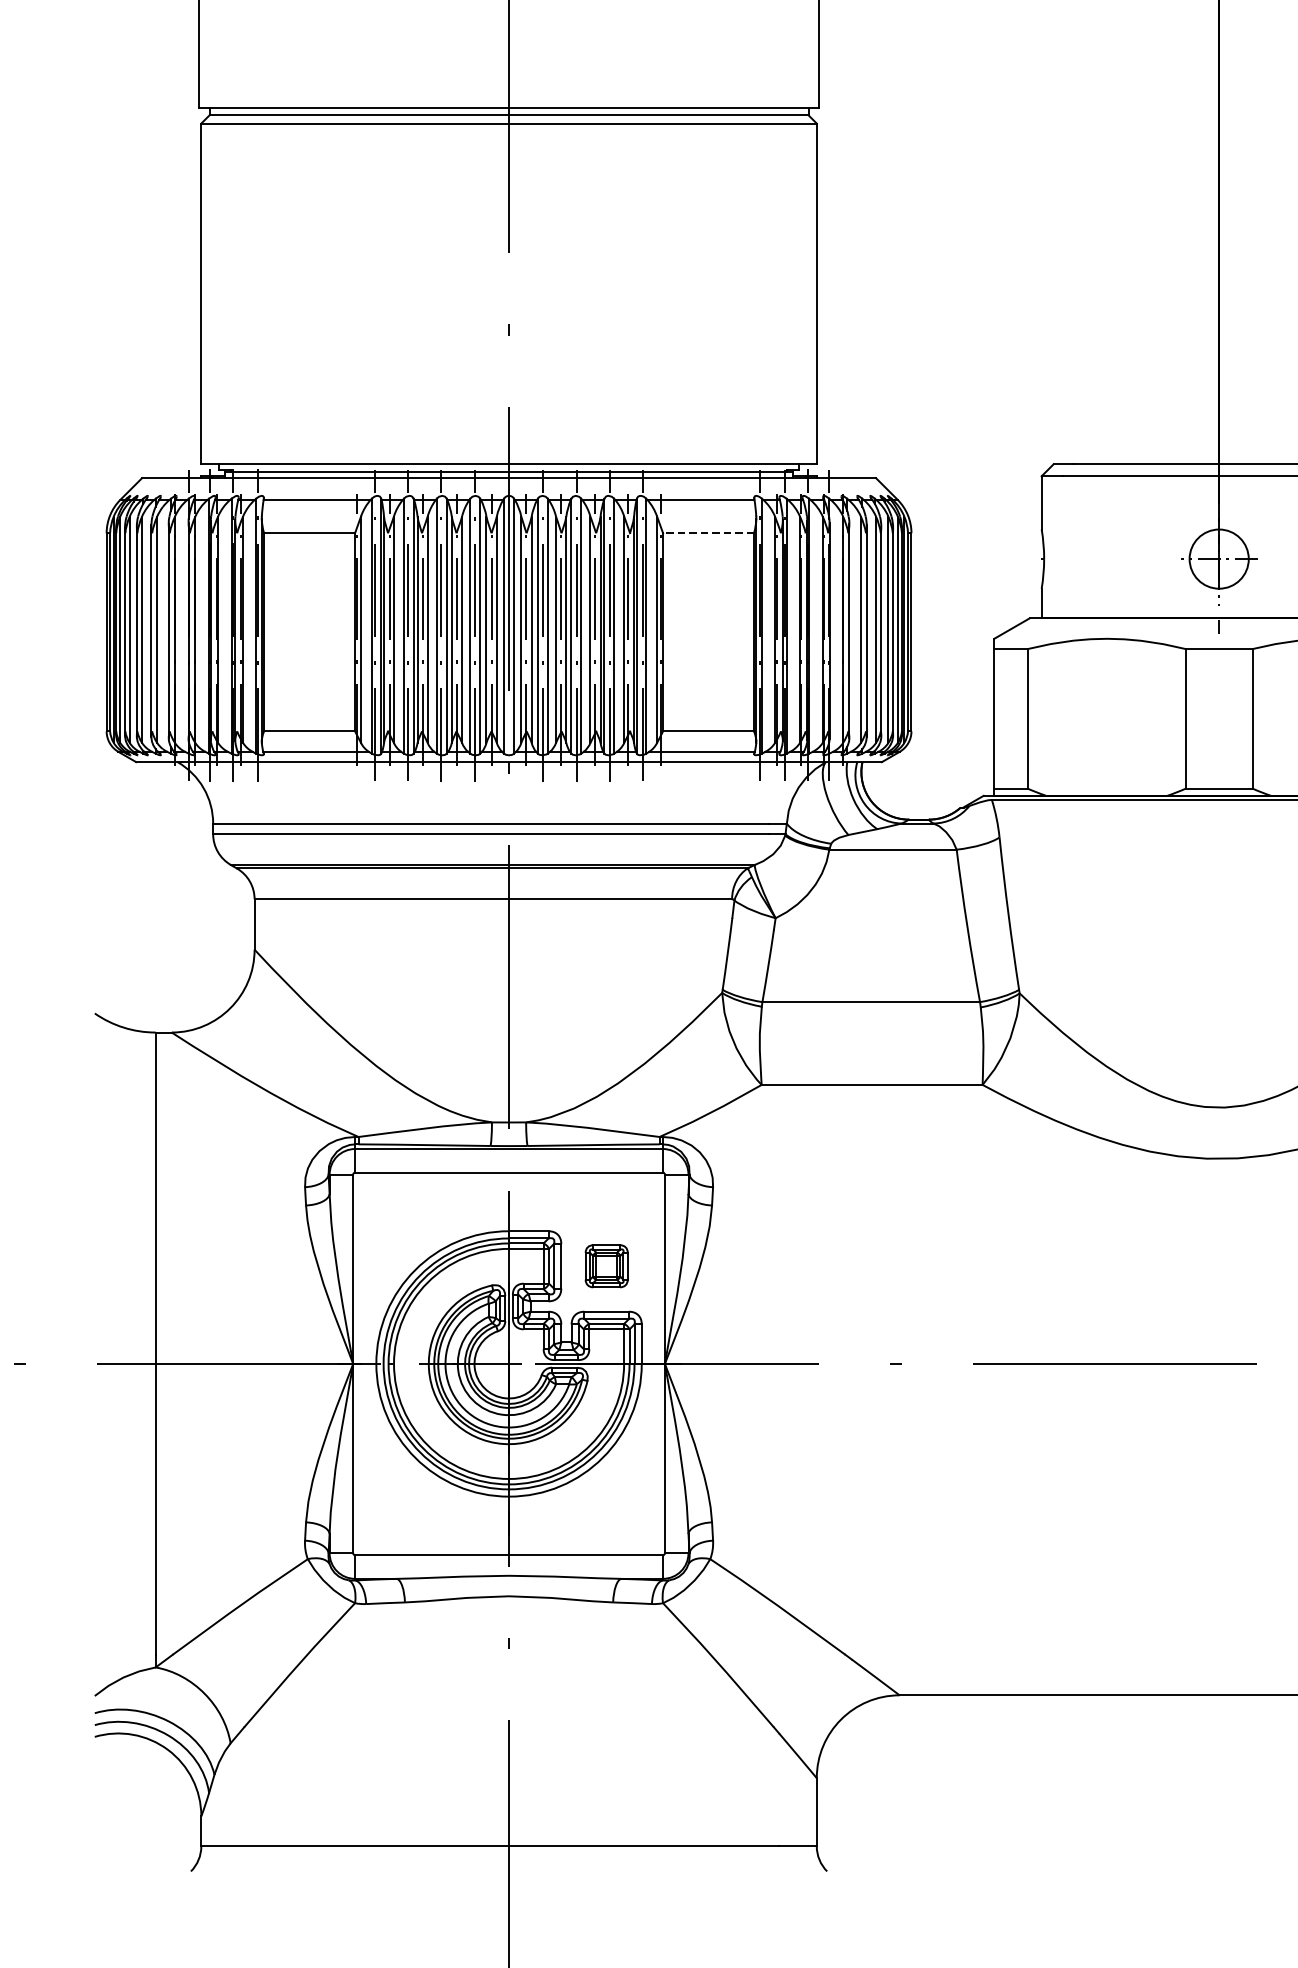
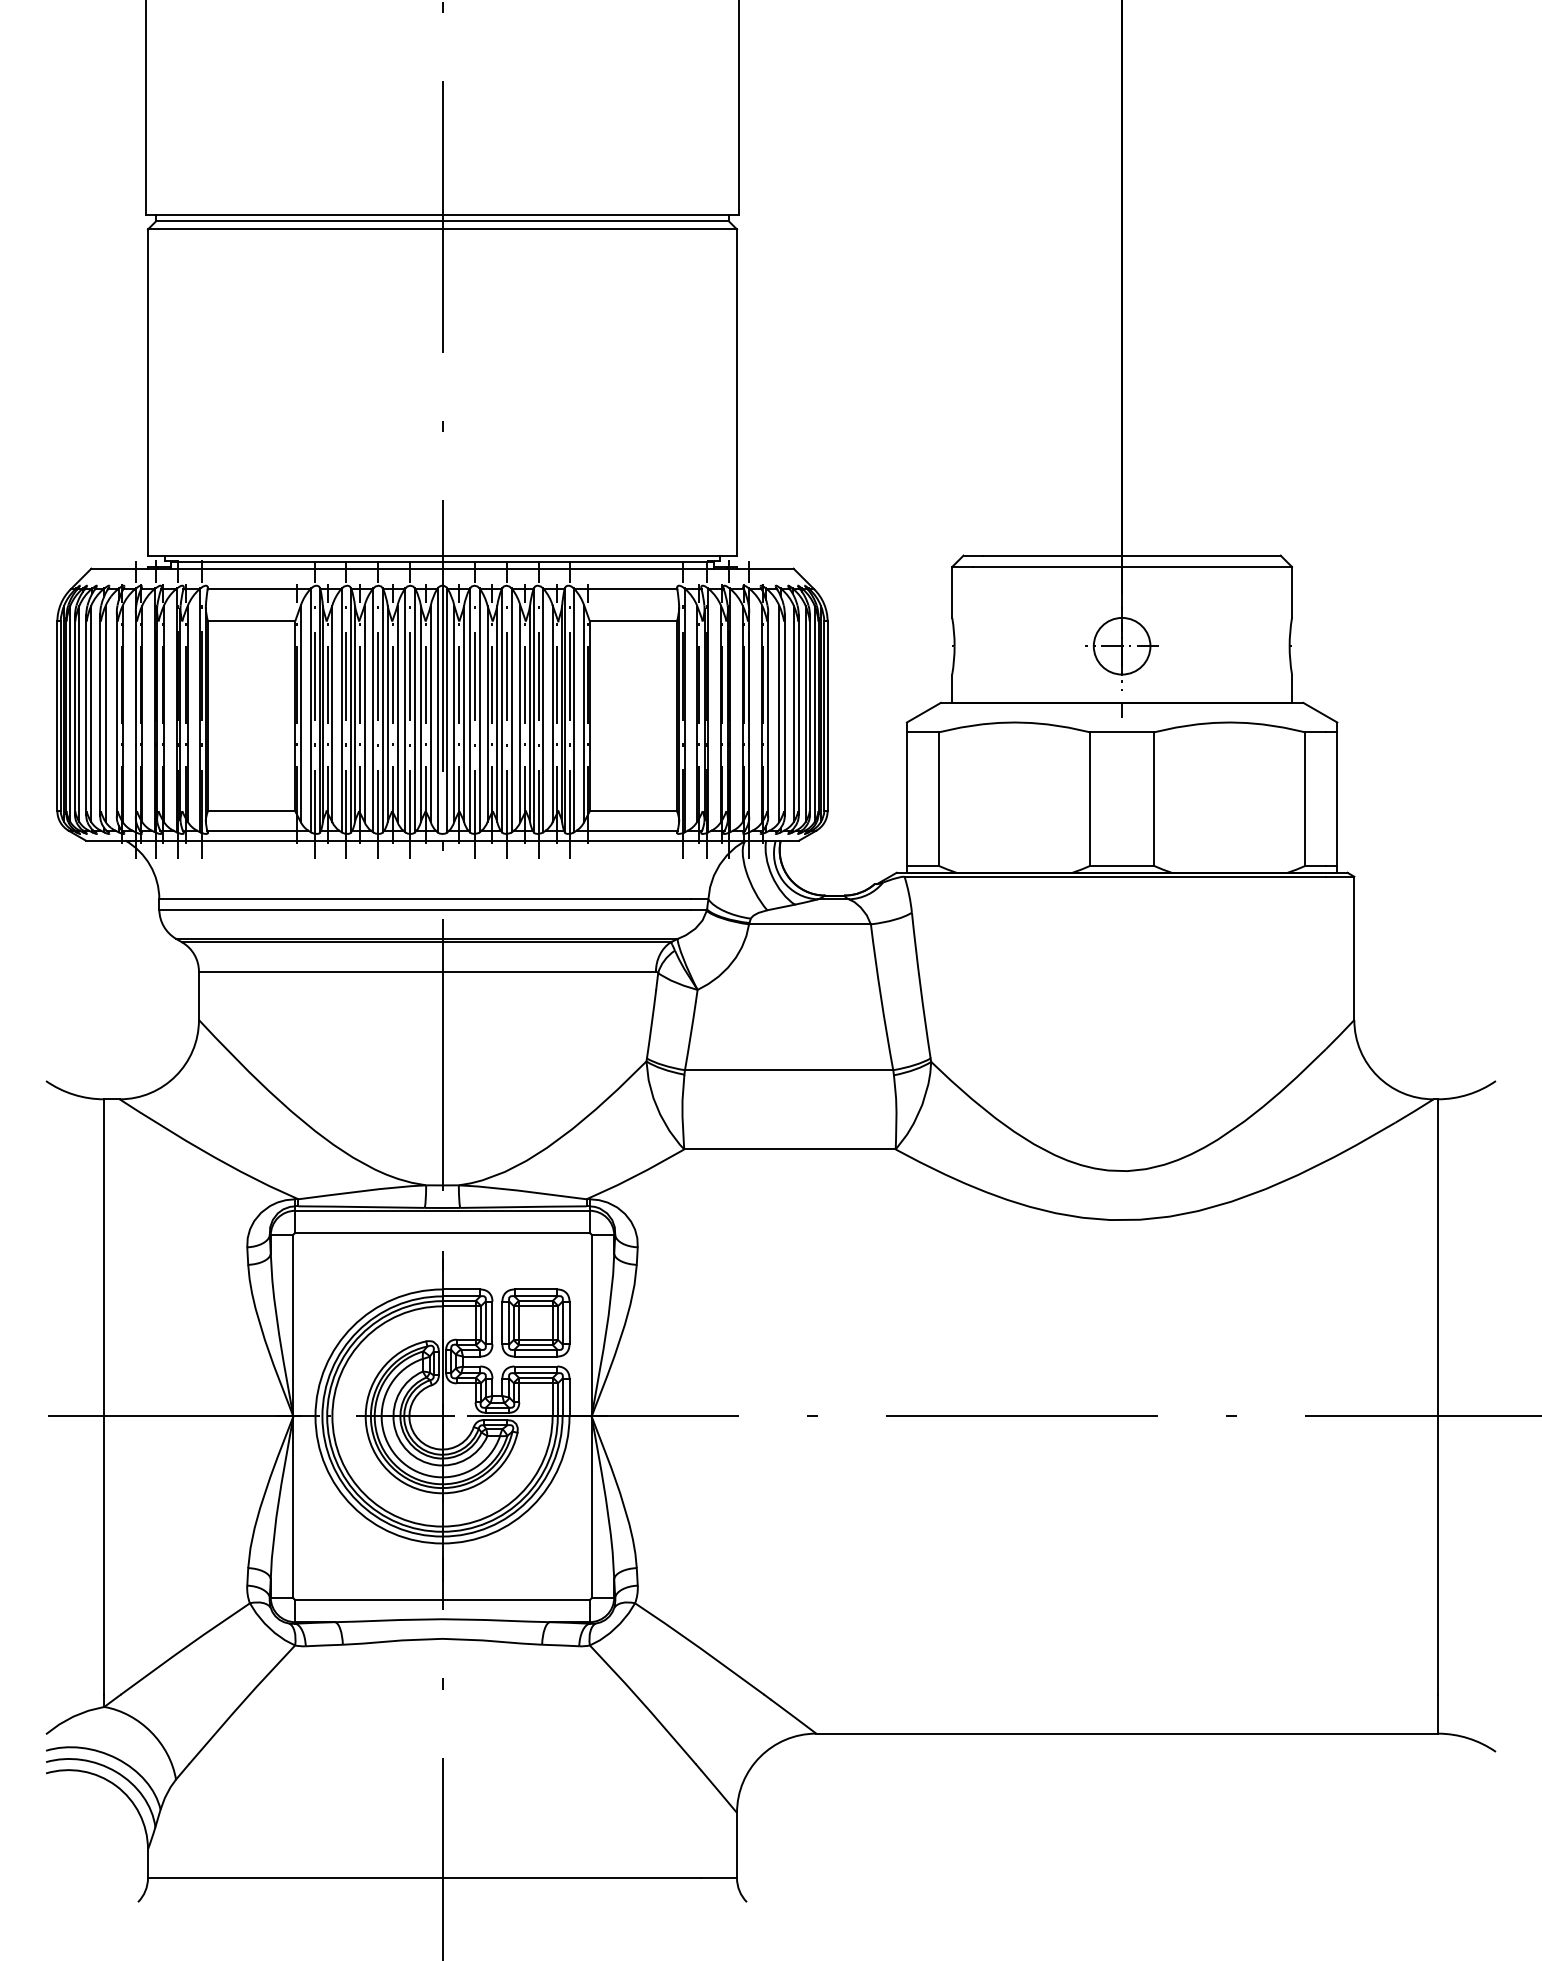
line: (708, 533) -> (633, 621), dashed -> solid
part: (606, 1265) -> (535, 1322), size x1.67

